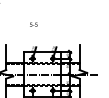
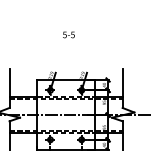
text: (33, 24) -> (68, 34), moved

